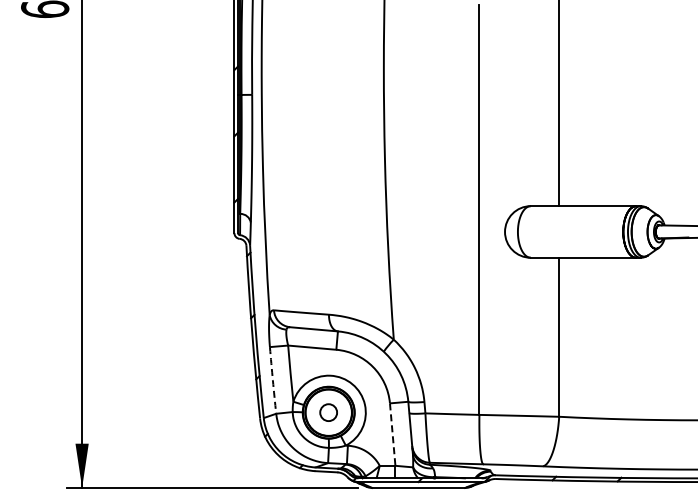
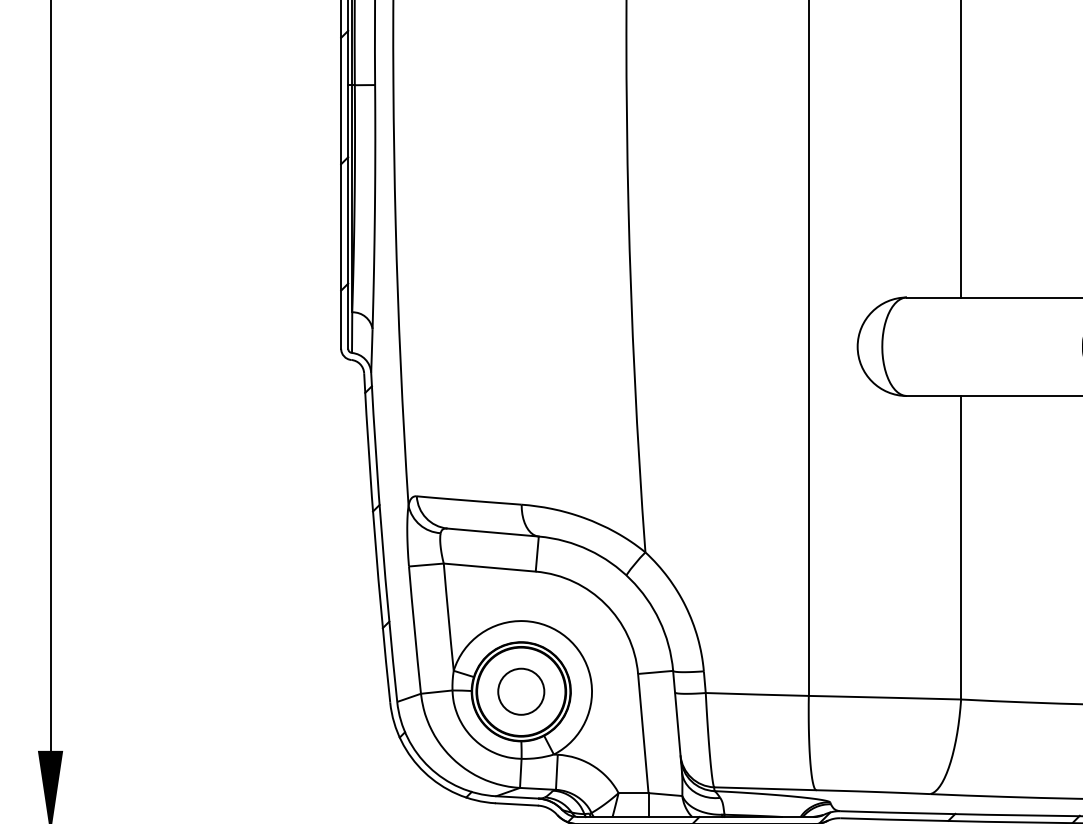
arc: (272, 380) -> (413, 630), dashed -> solid
circle: (328, 412) -> (520, 691), size x1.43
line: (392, 435) -> (642, 735), dashed -> solid

